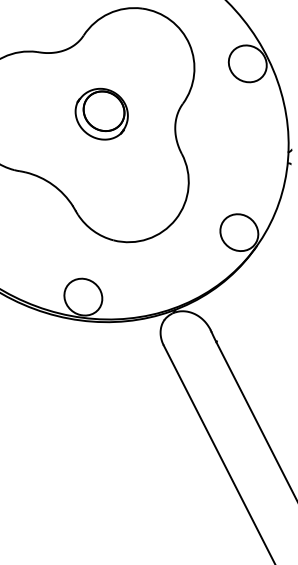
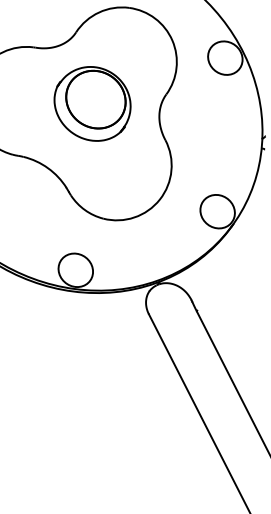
part: (101, 113) -> (92, 103), size x1.6

